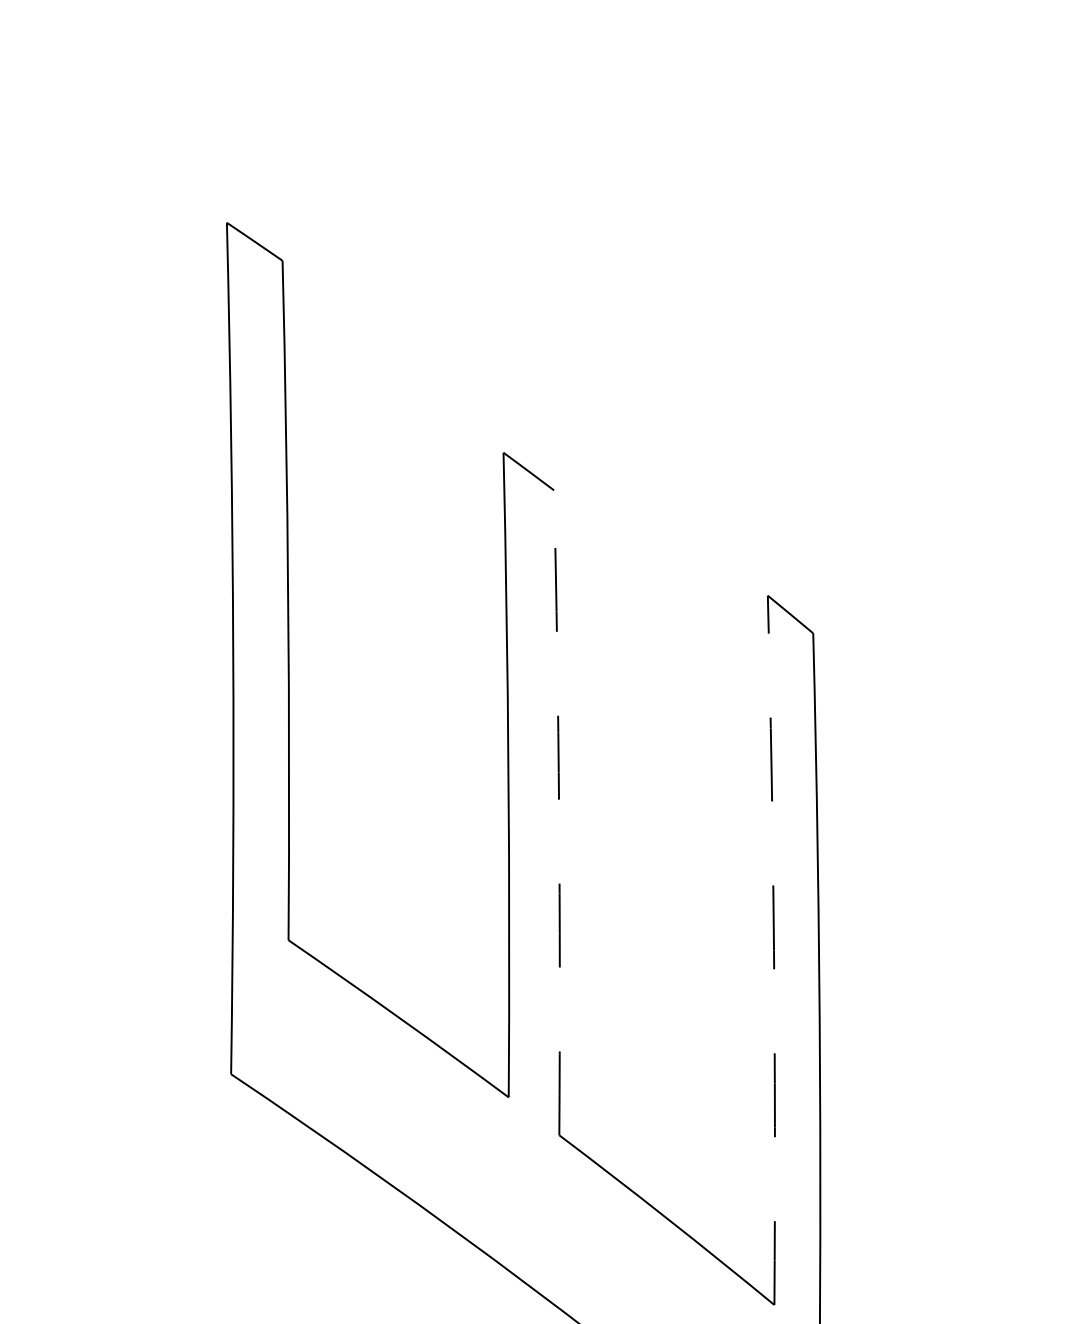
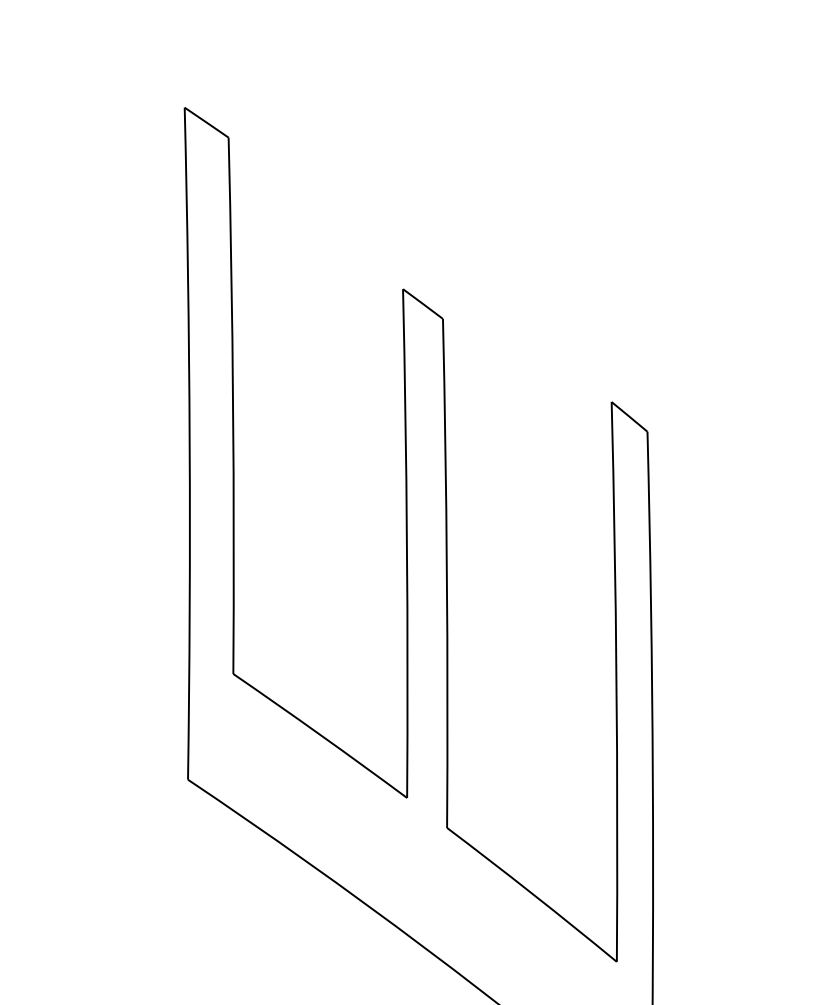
arc: (559, 812) -> (447, 573), dashed -> solid
arc: (774, 950) -> (616, 682), dashed -> solid

